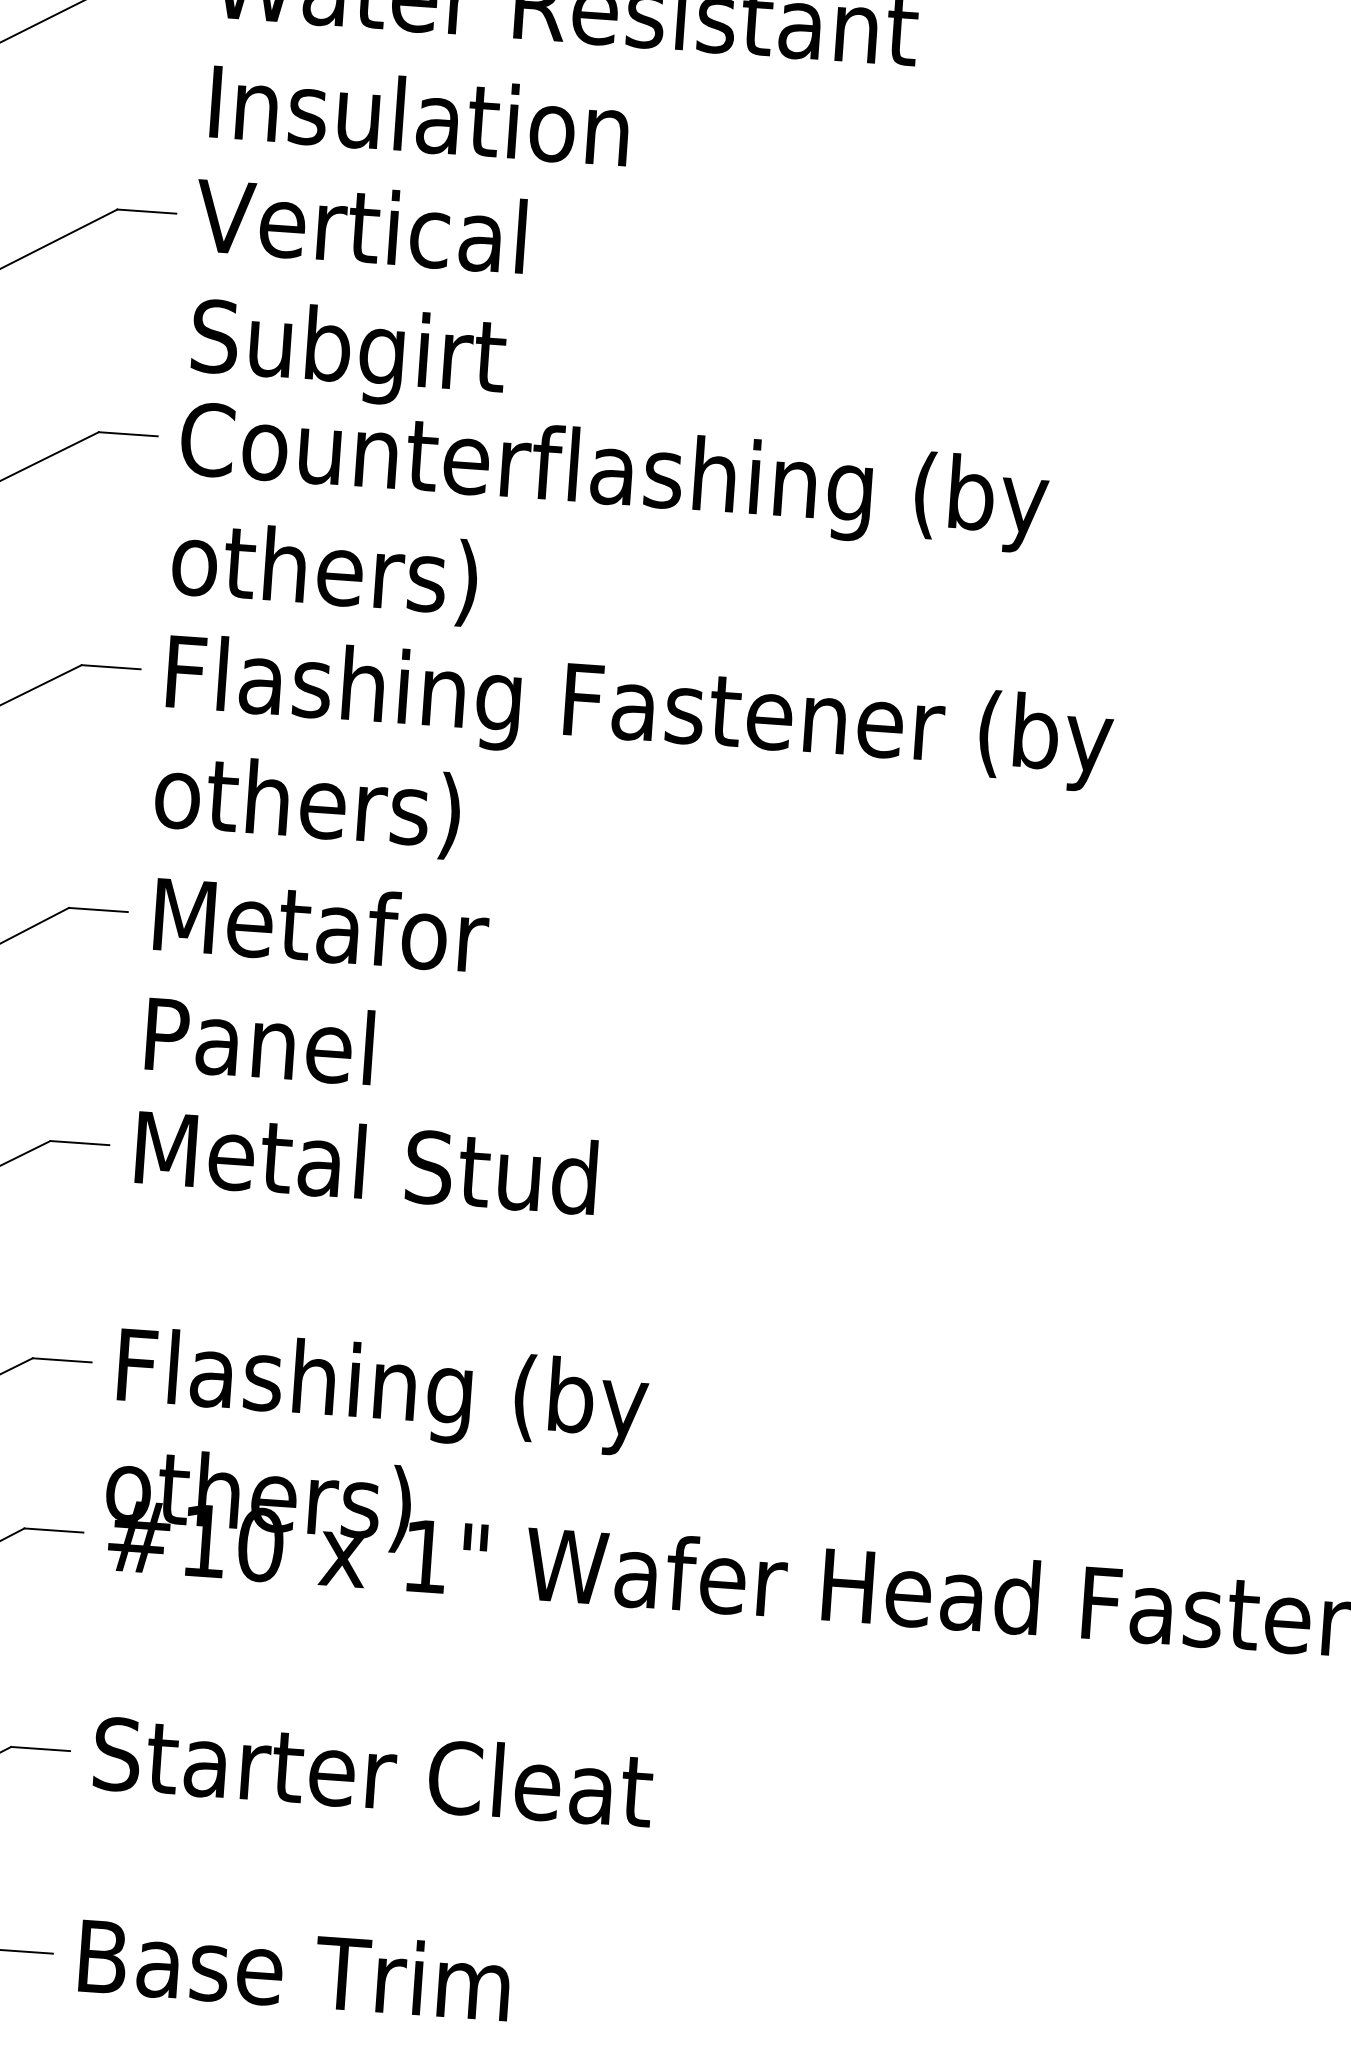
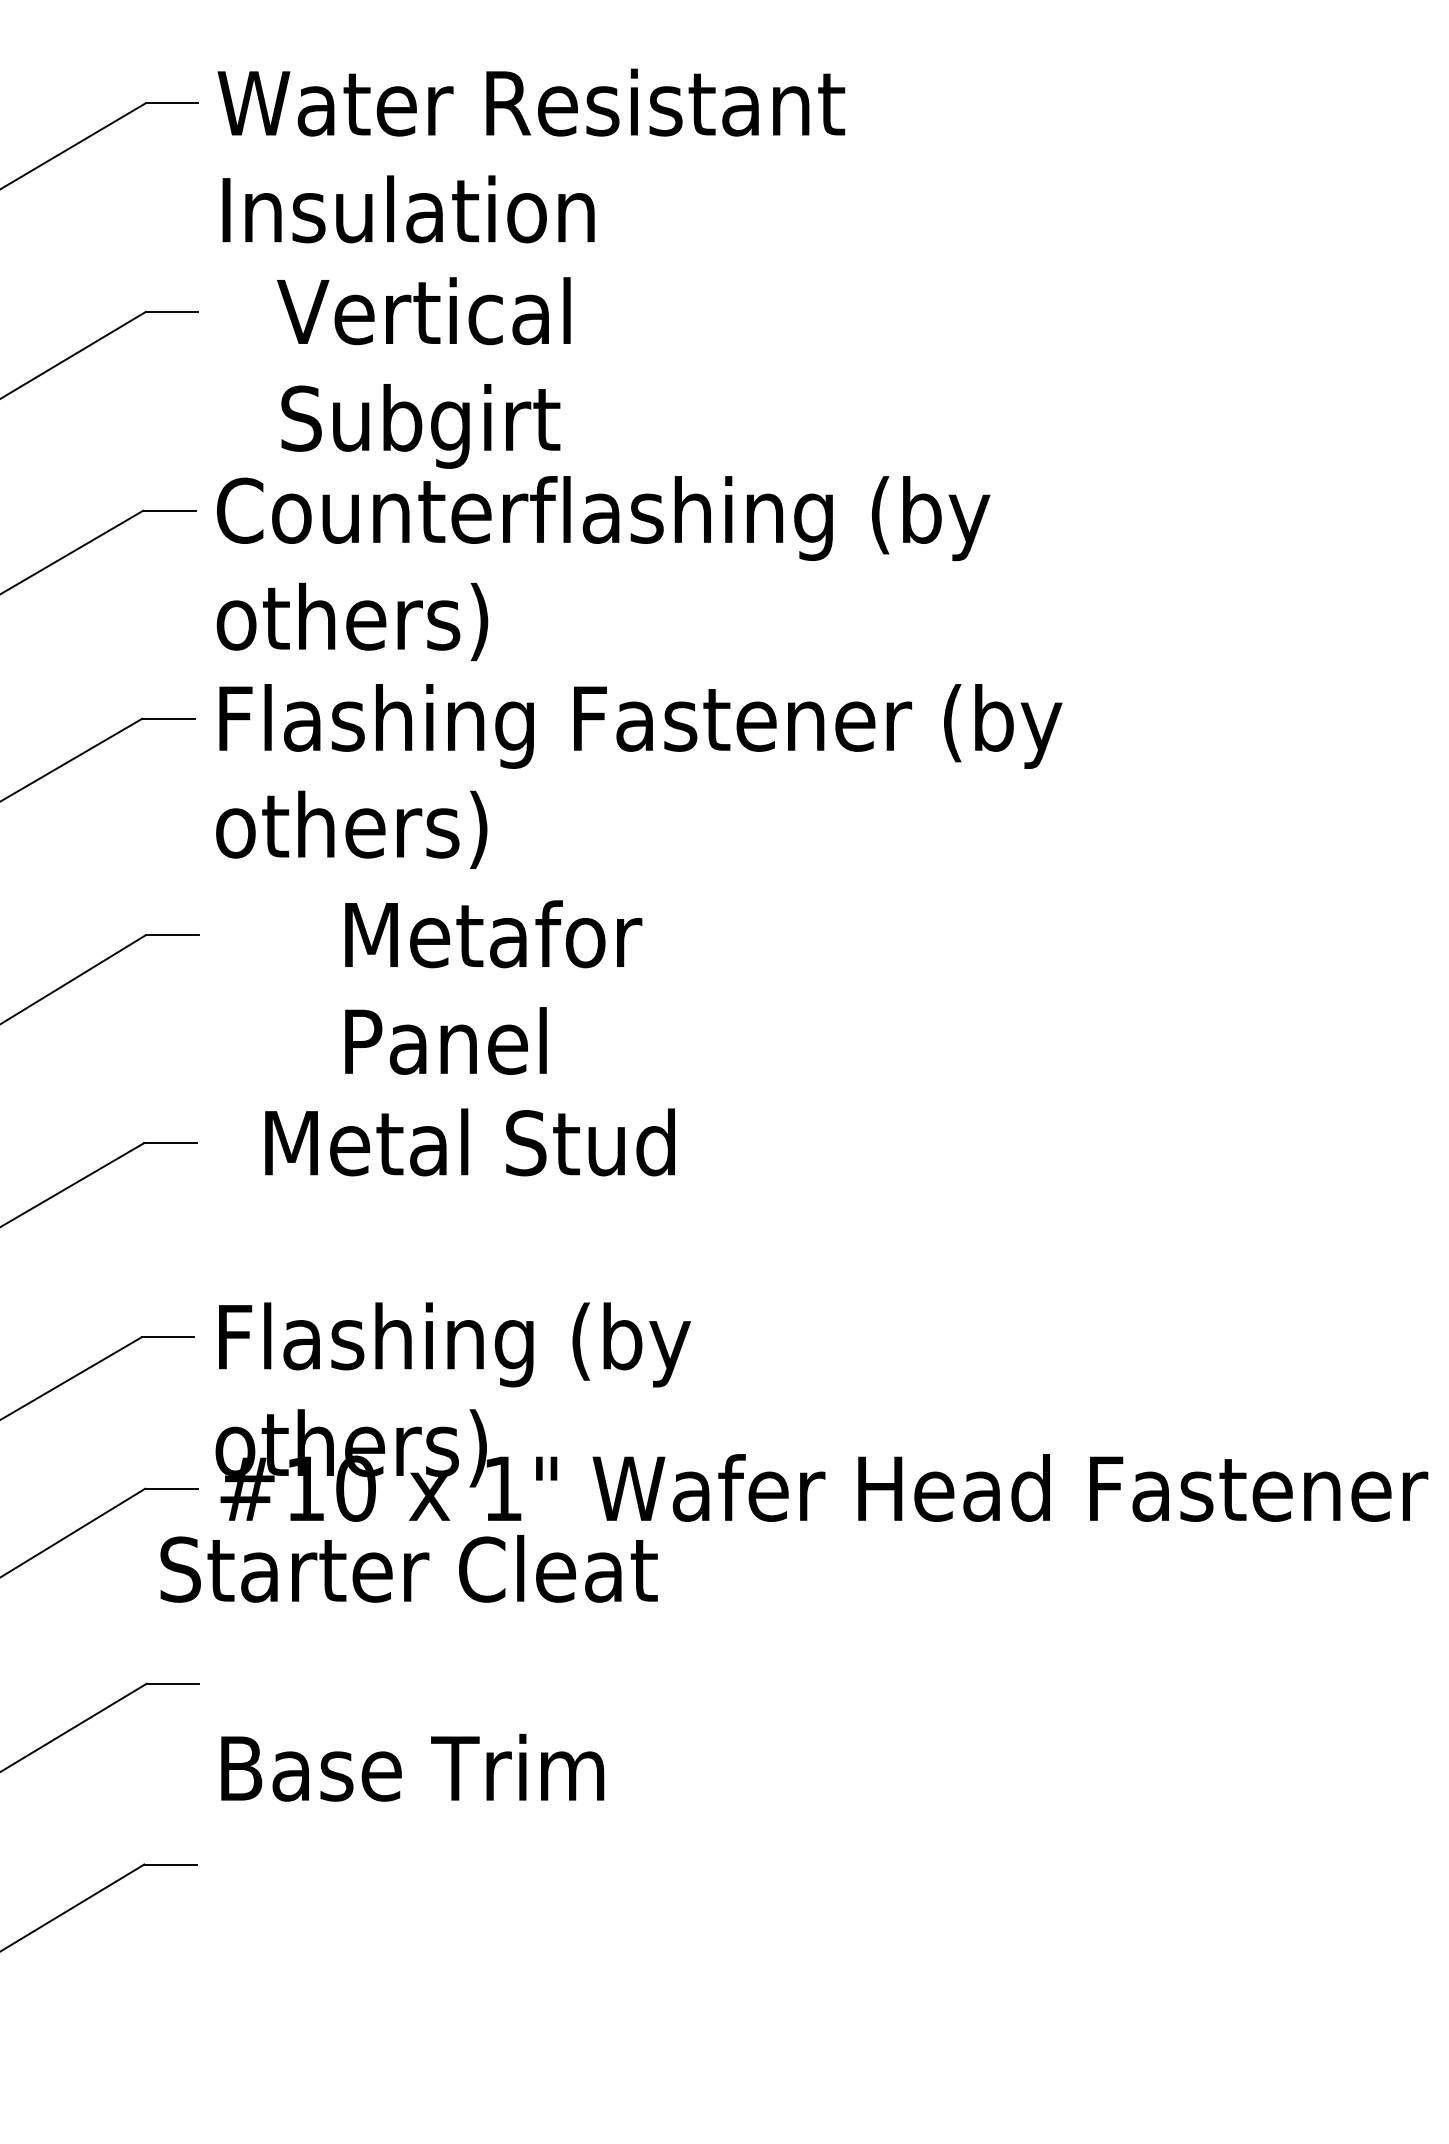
text: (355, 294) -> (423, 372), moved
text: (317, 984) -> (493, 987), moved
text: (365, 1162) -> (469, 1142), moved
text: (372, 1770) -> (408, 1568), moved
text: (294, 1969) -> (412, 1767), moved

